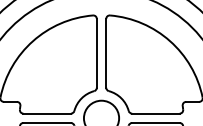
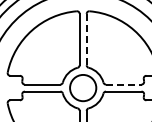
line: (105, 53) -> (86, 39), solid -> dashed
line: (155, 113) -> (123, 84), solid -> dashed

